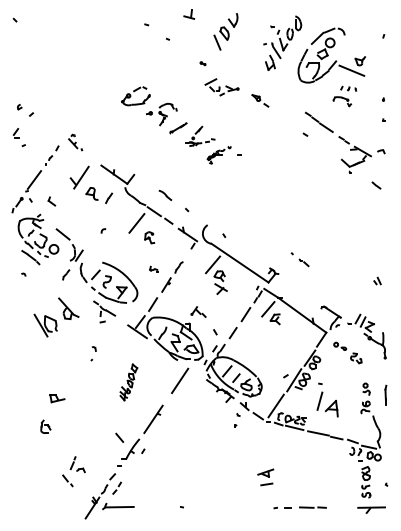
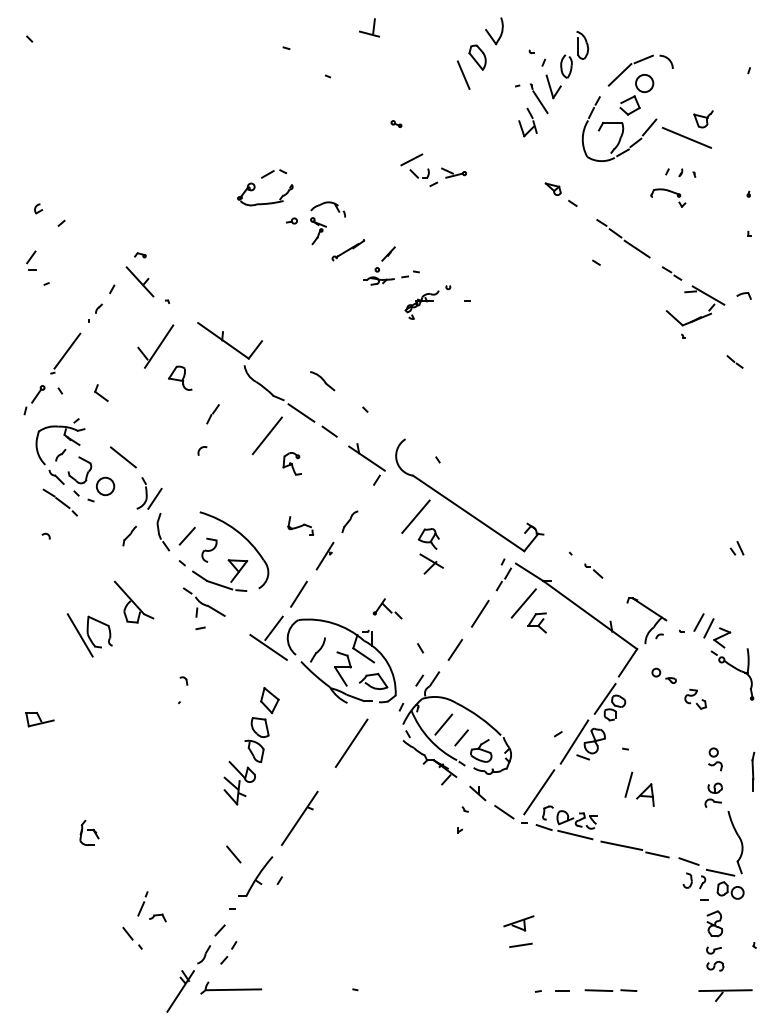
part: (225, 31) -> (479, 53), moved
part: (260, 100) -> (561, 193), moved
part: (75, 142) -> (147, 277), size x1.67
part: (109, 198) -> (213, 414), moved
part: (299, 259) -> (584, 564), moved
part: (153, 269) -> (299, 525), size x1.67
part: (128, 382) -> (250, 746), size x1.67
part: (57, 398) -> (40, 719), moved
part: (327, 404) -> (639, 789), size x0.71

